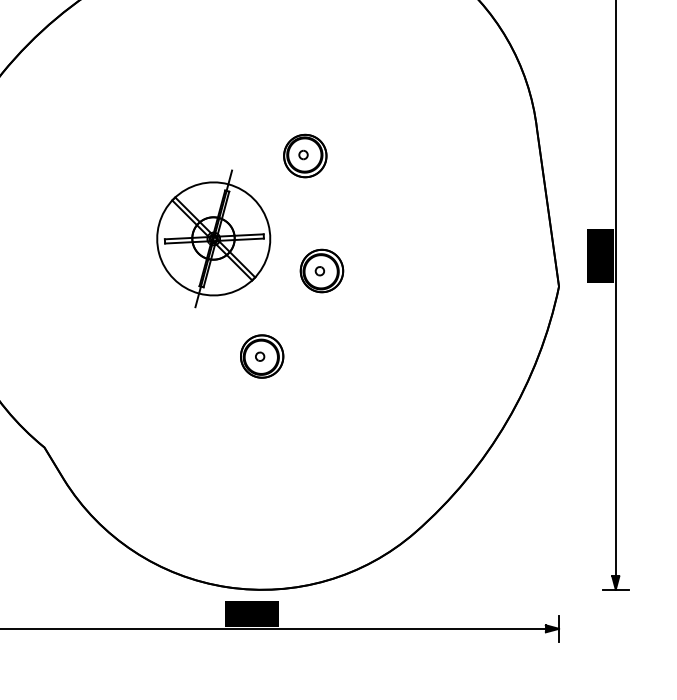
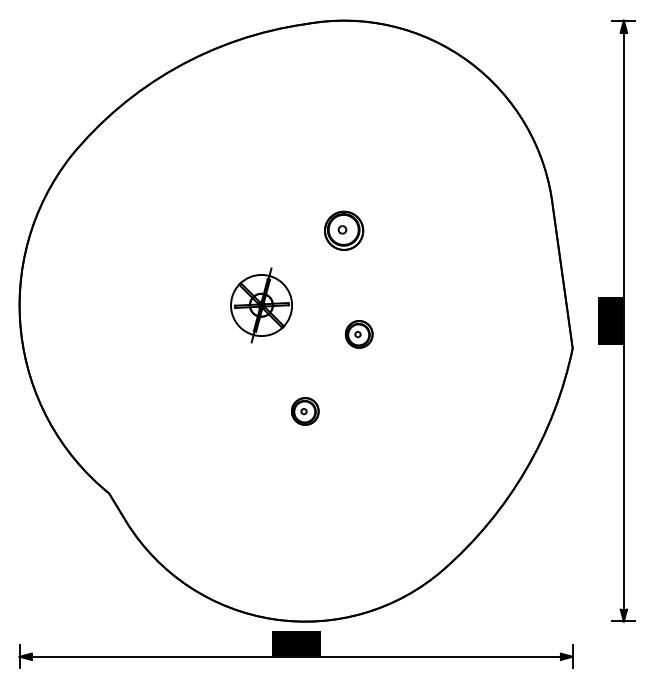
part: (213, 238) -> (261, 305), size x0.6
part: (322, 271) -> (359, 334), size x0.7
part: (262, 356) -> (305, 411), size x0.7

